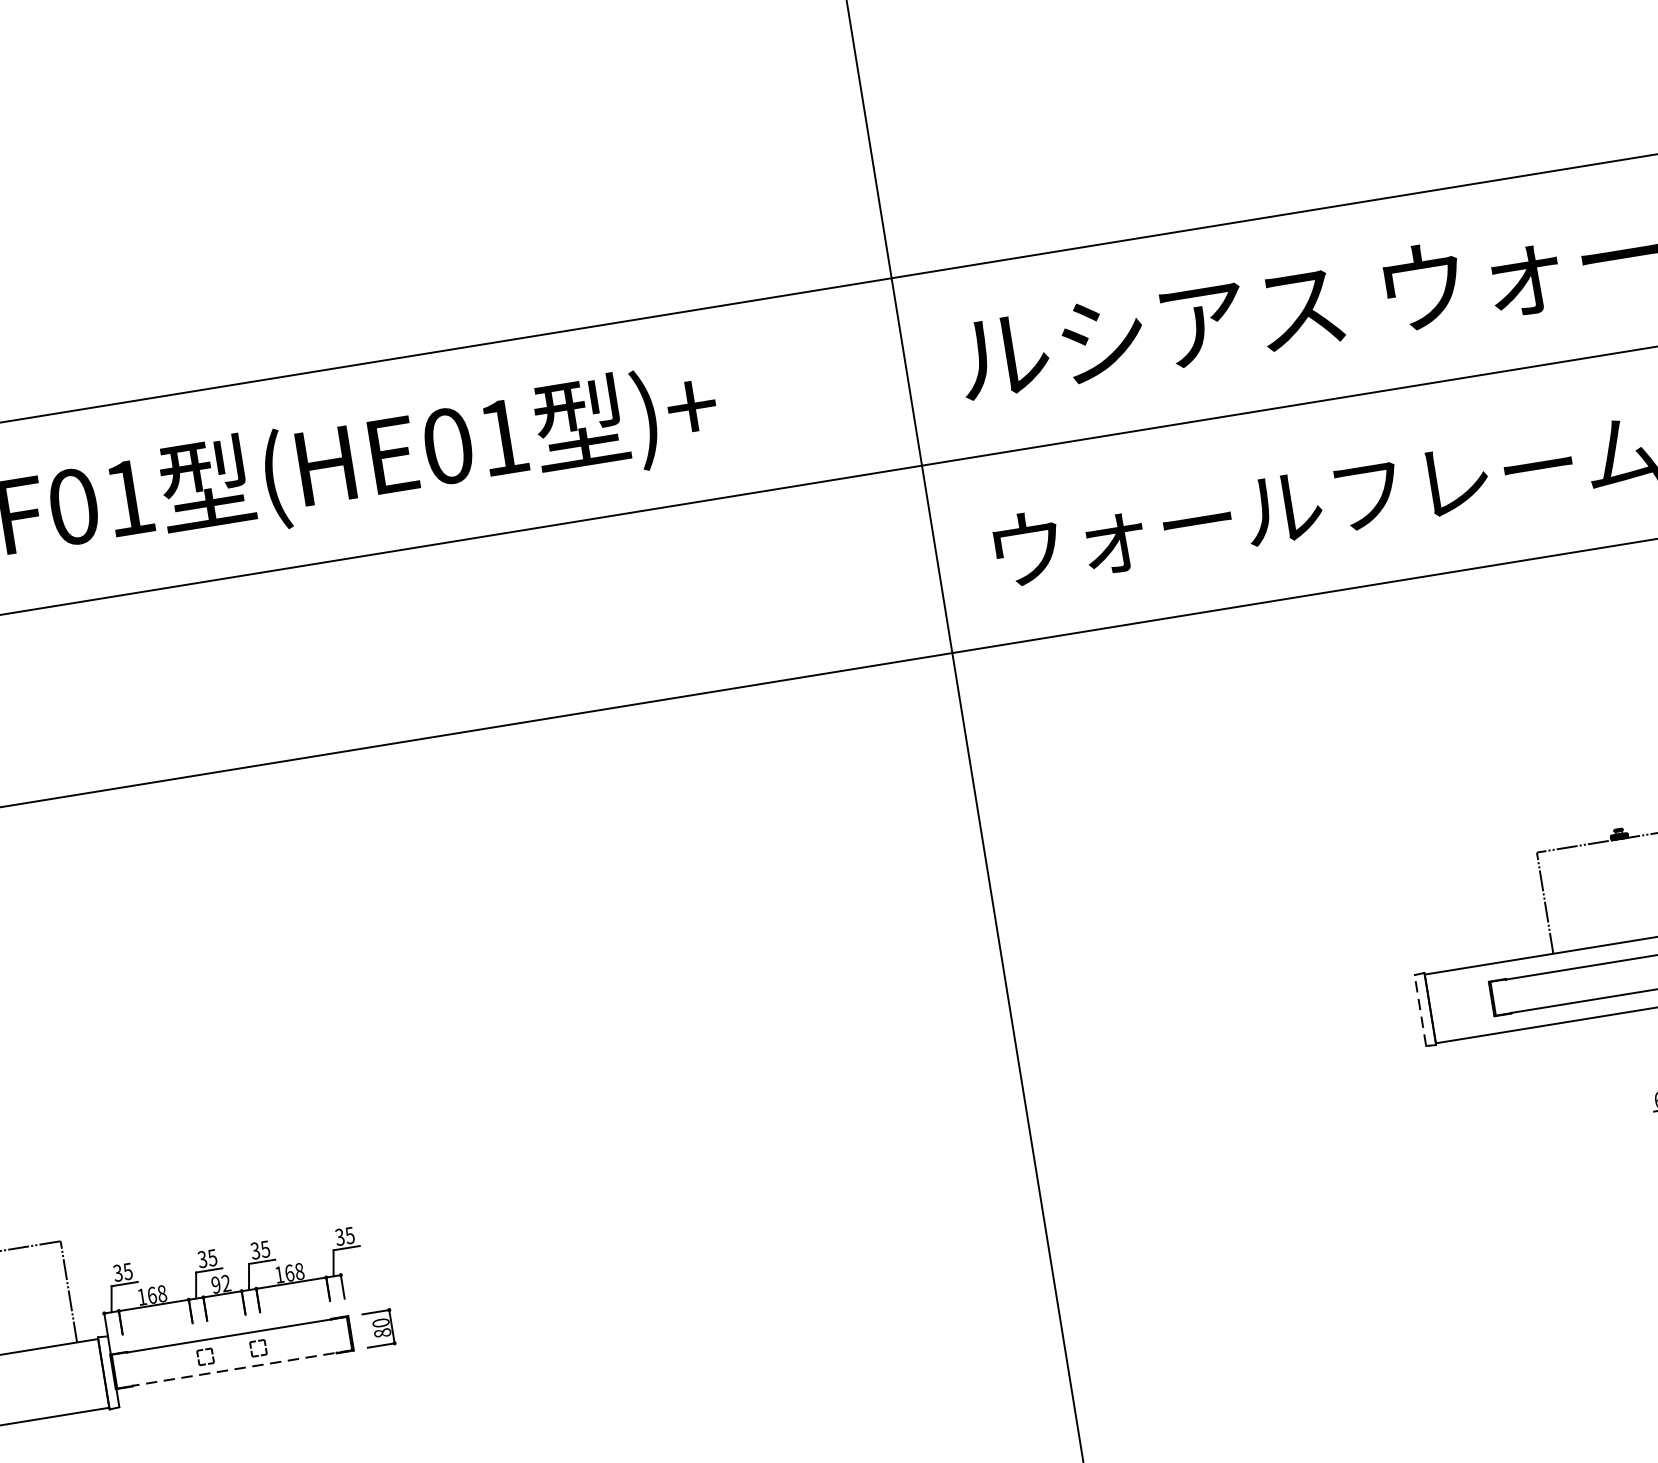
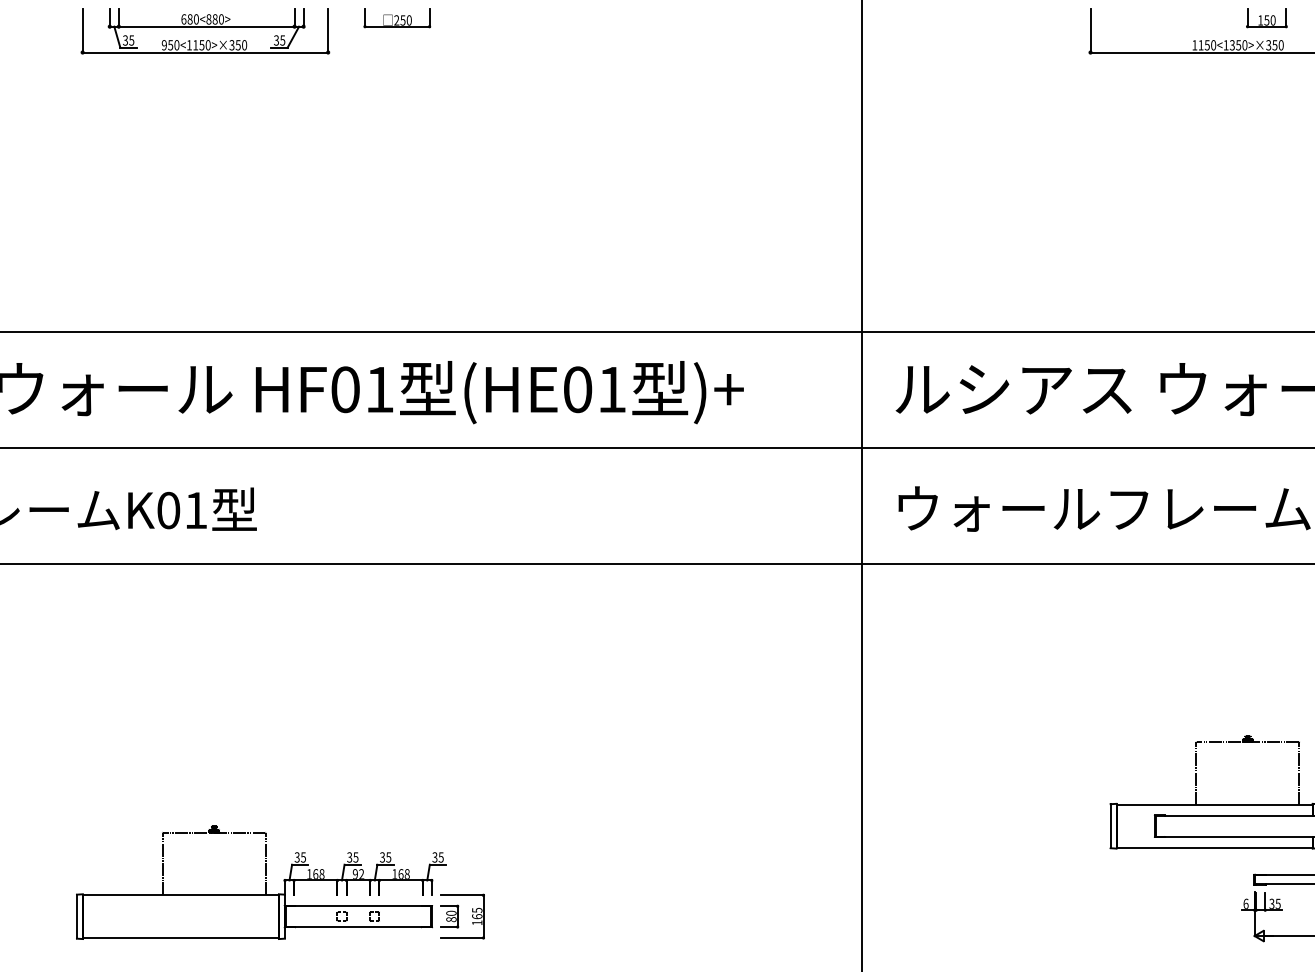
line: (1420, 1011) -> (1110, 826), dashed -> solid
part: (415, 1322) -> (472, 916), added
line: (241, 1369) -> (362, 927), dashed -> solid

